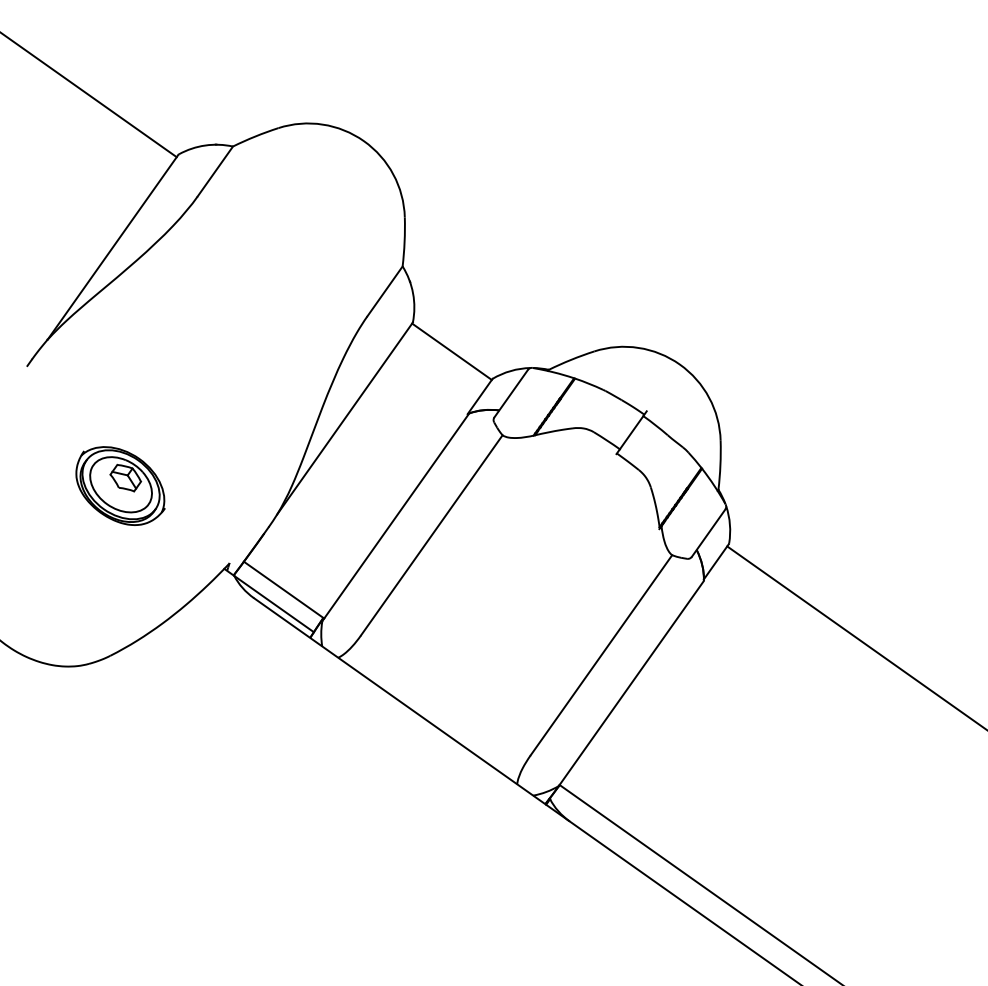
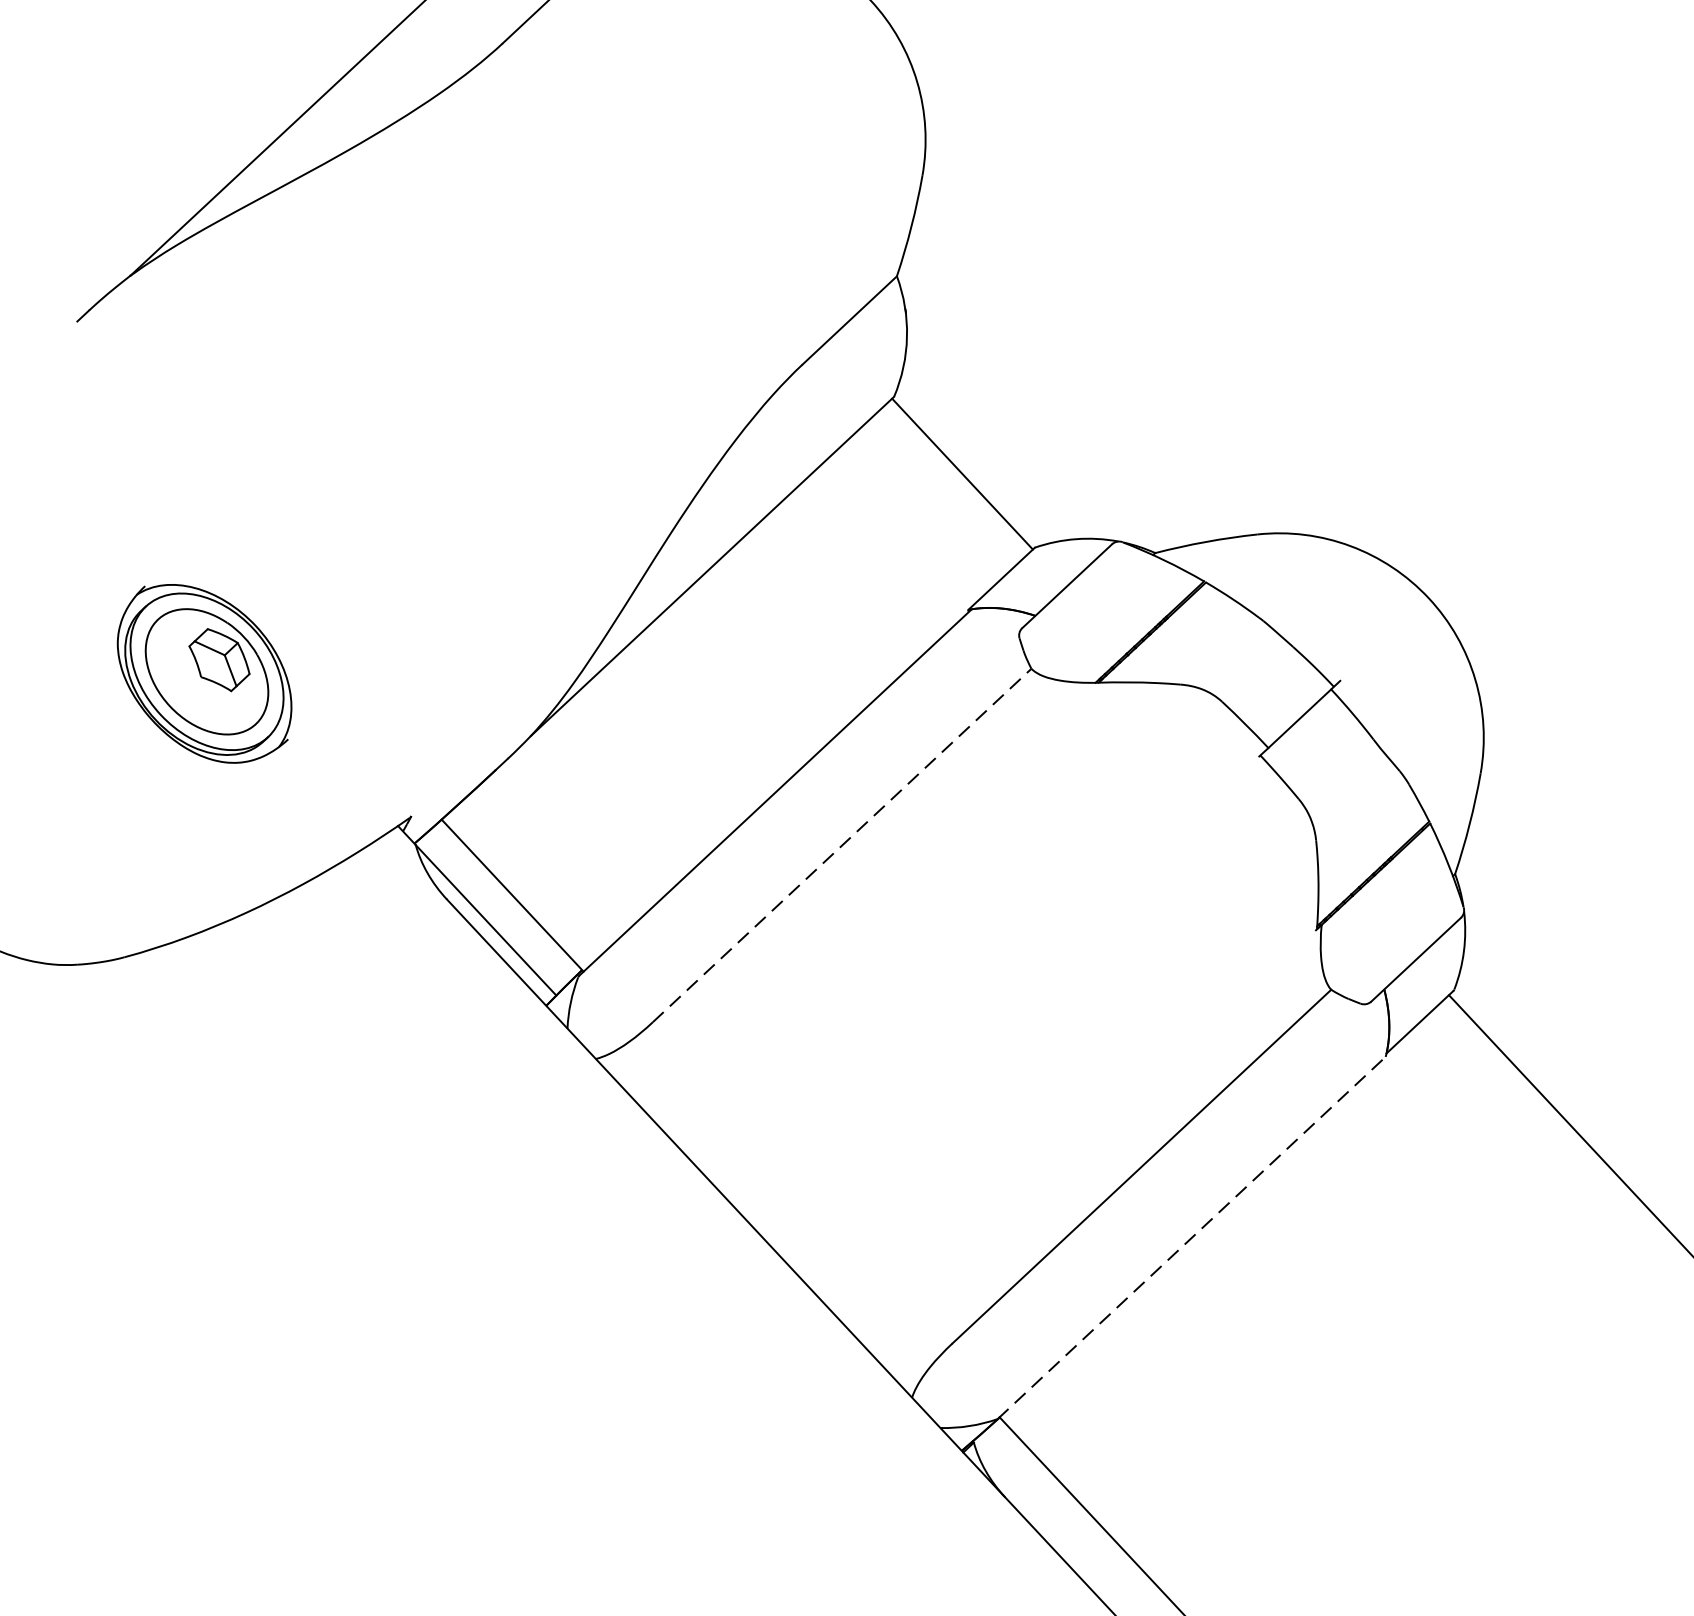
part: (120, 485) -> (205, 673), moved
line: (432, 534) -> (843, 844), solid -> dashed
line: (631, 683) -> (1191, 1237), solid -> dashed

